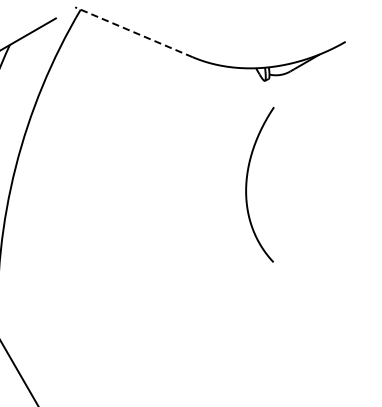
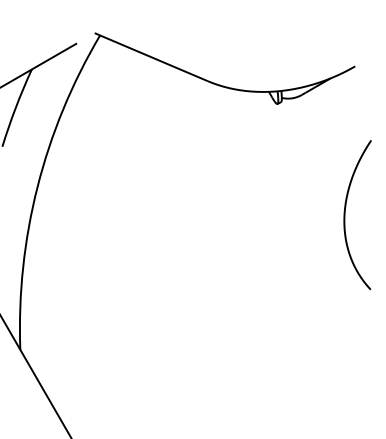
line: (133, 32) -> (150, 57), dashed -> solid
curve: (247, 185) -> (345, 215), moved

